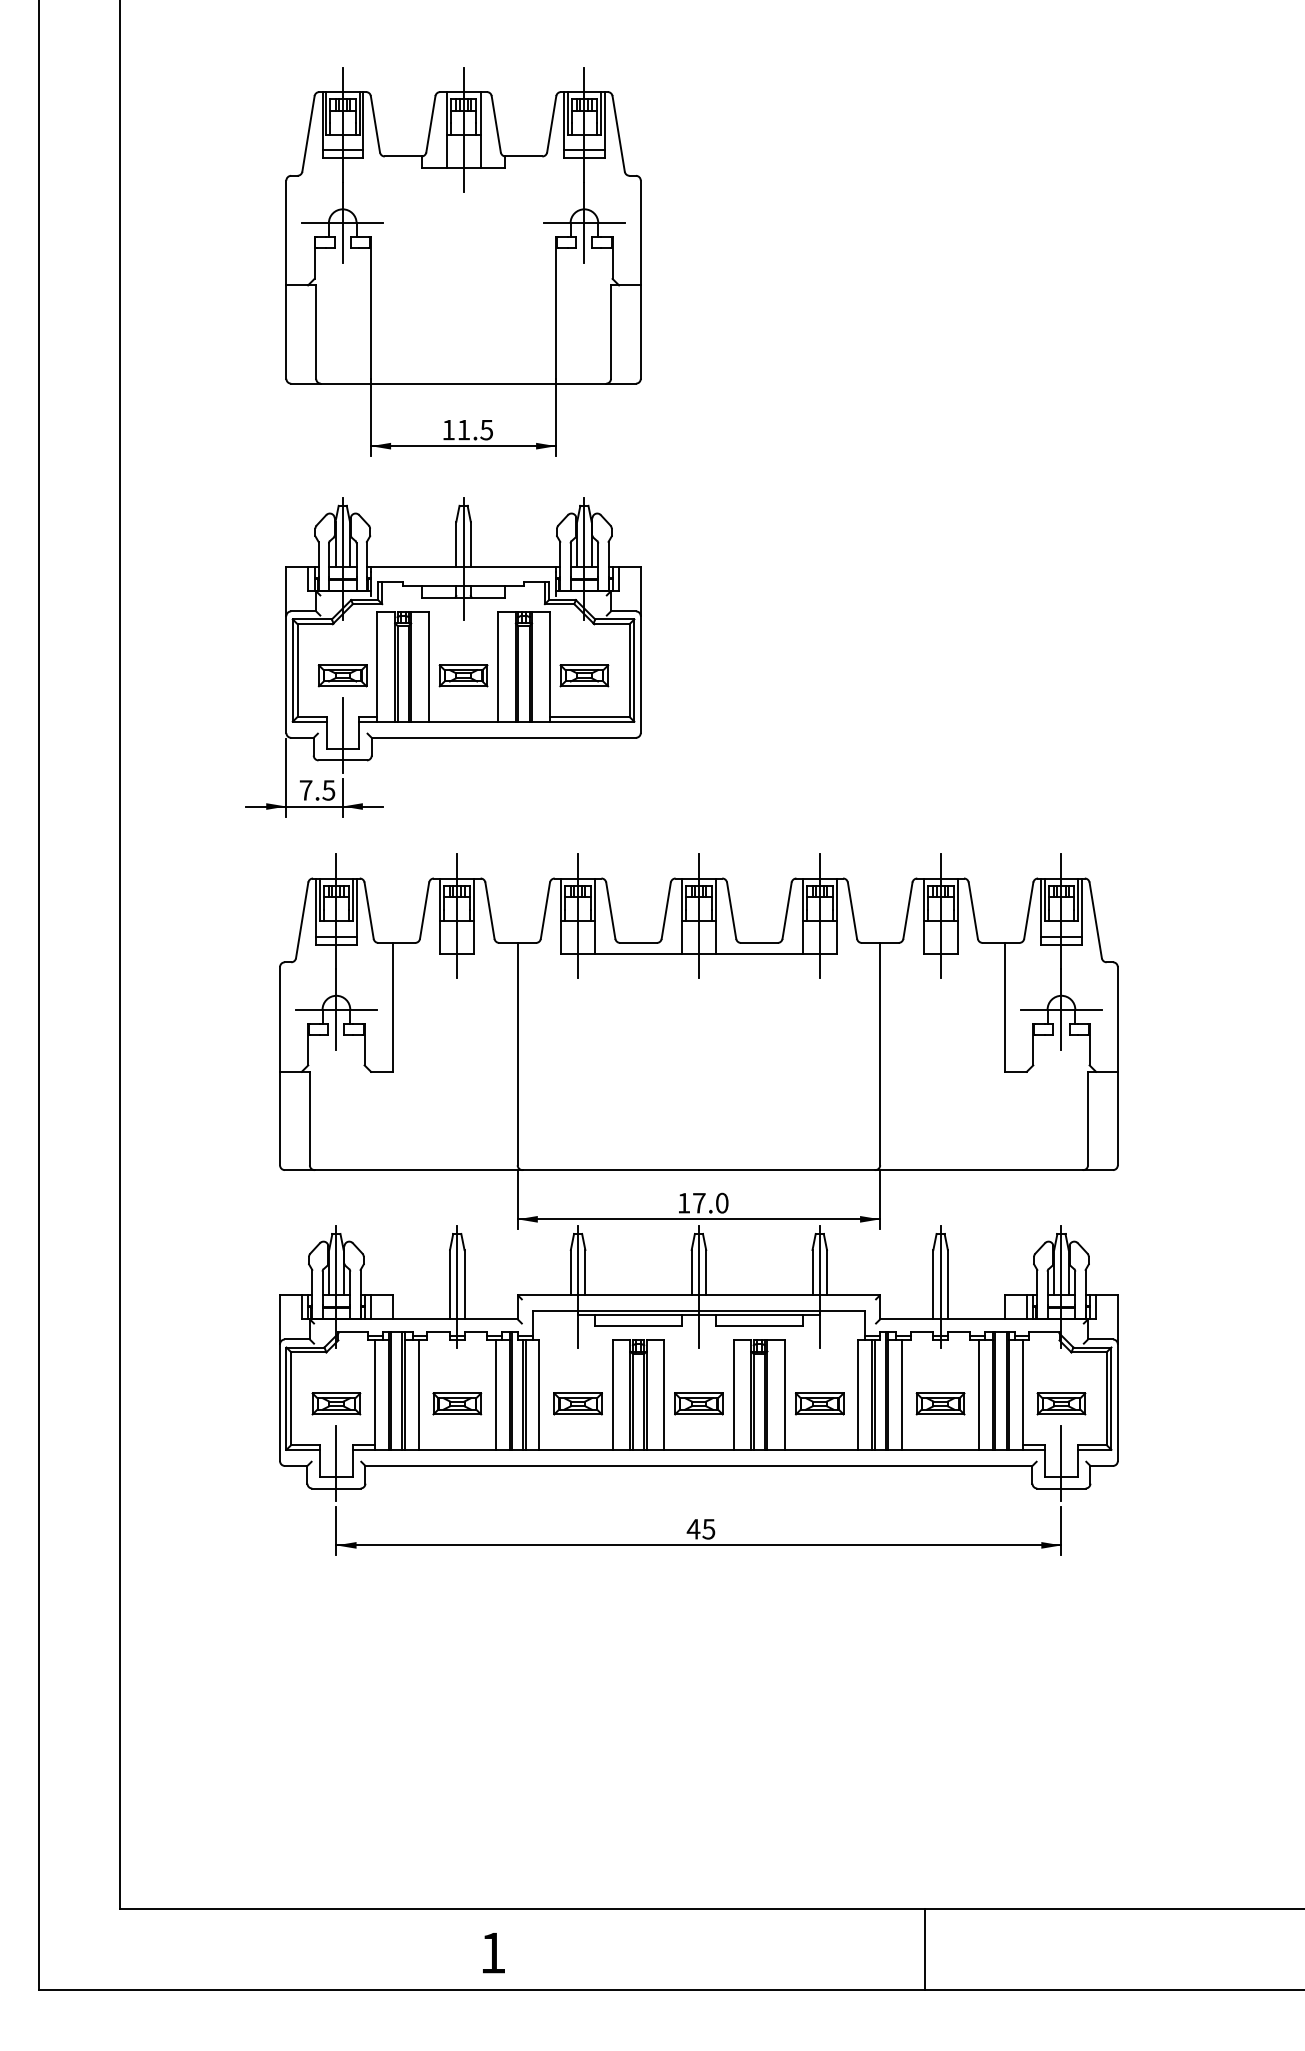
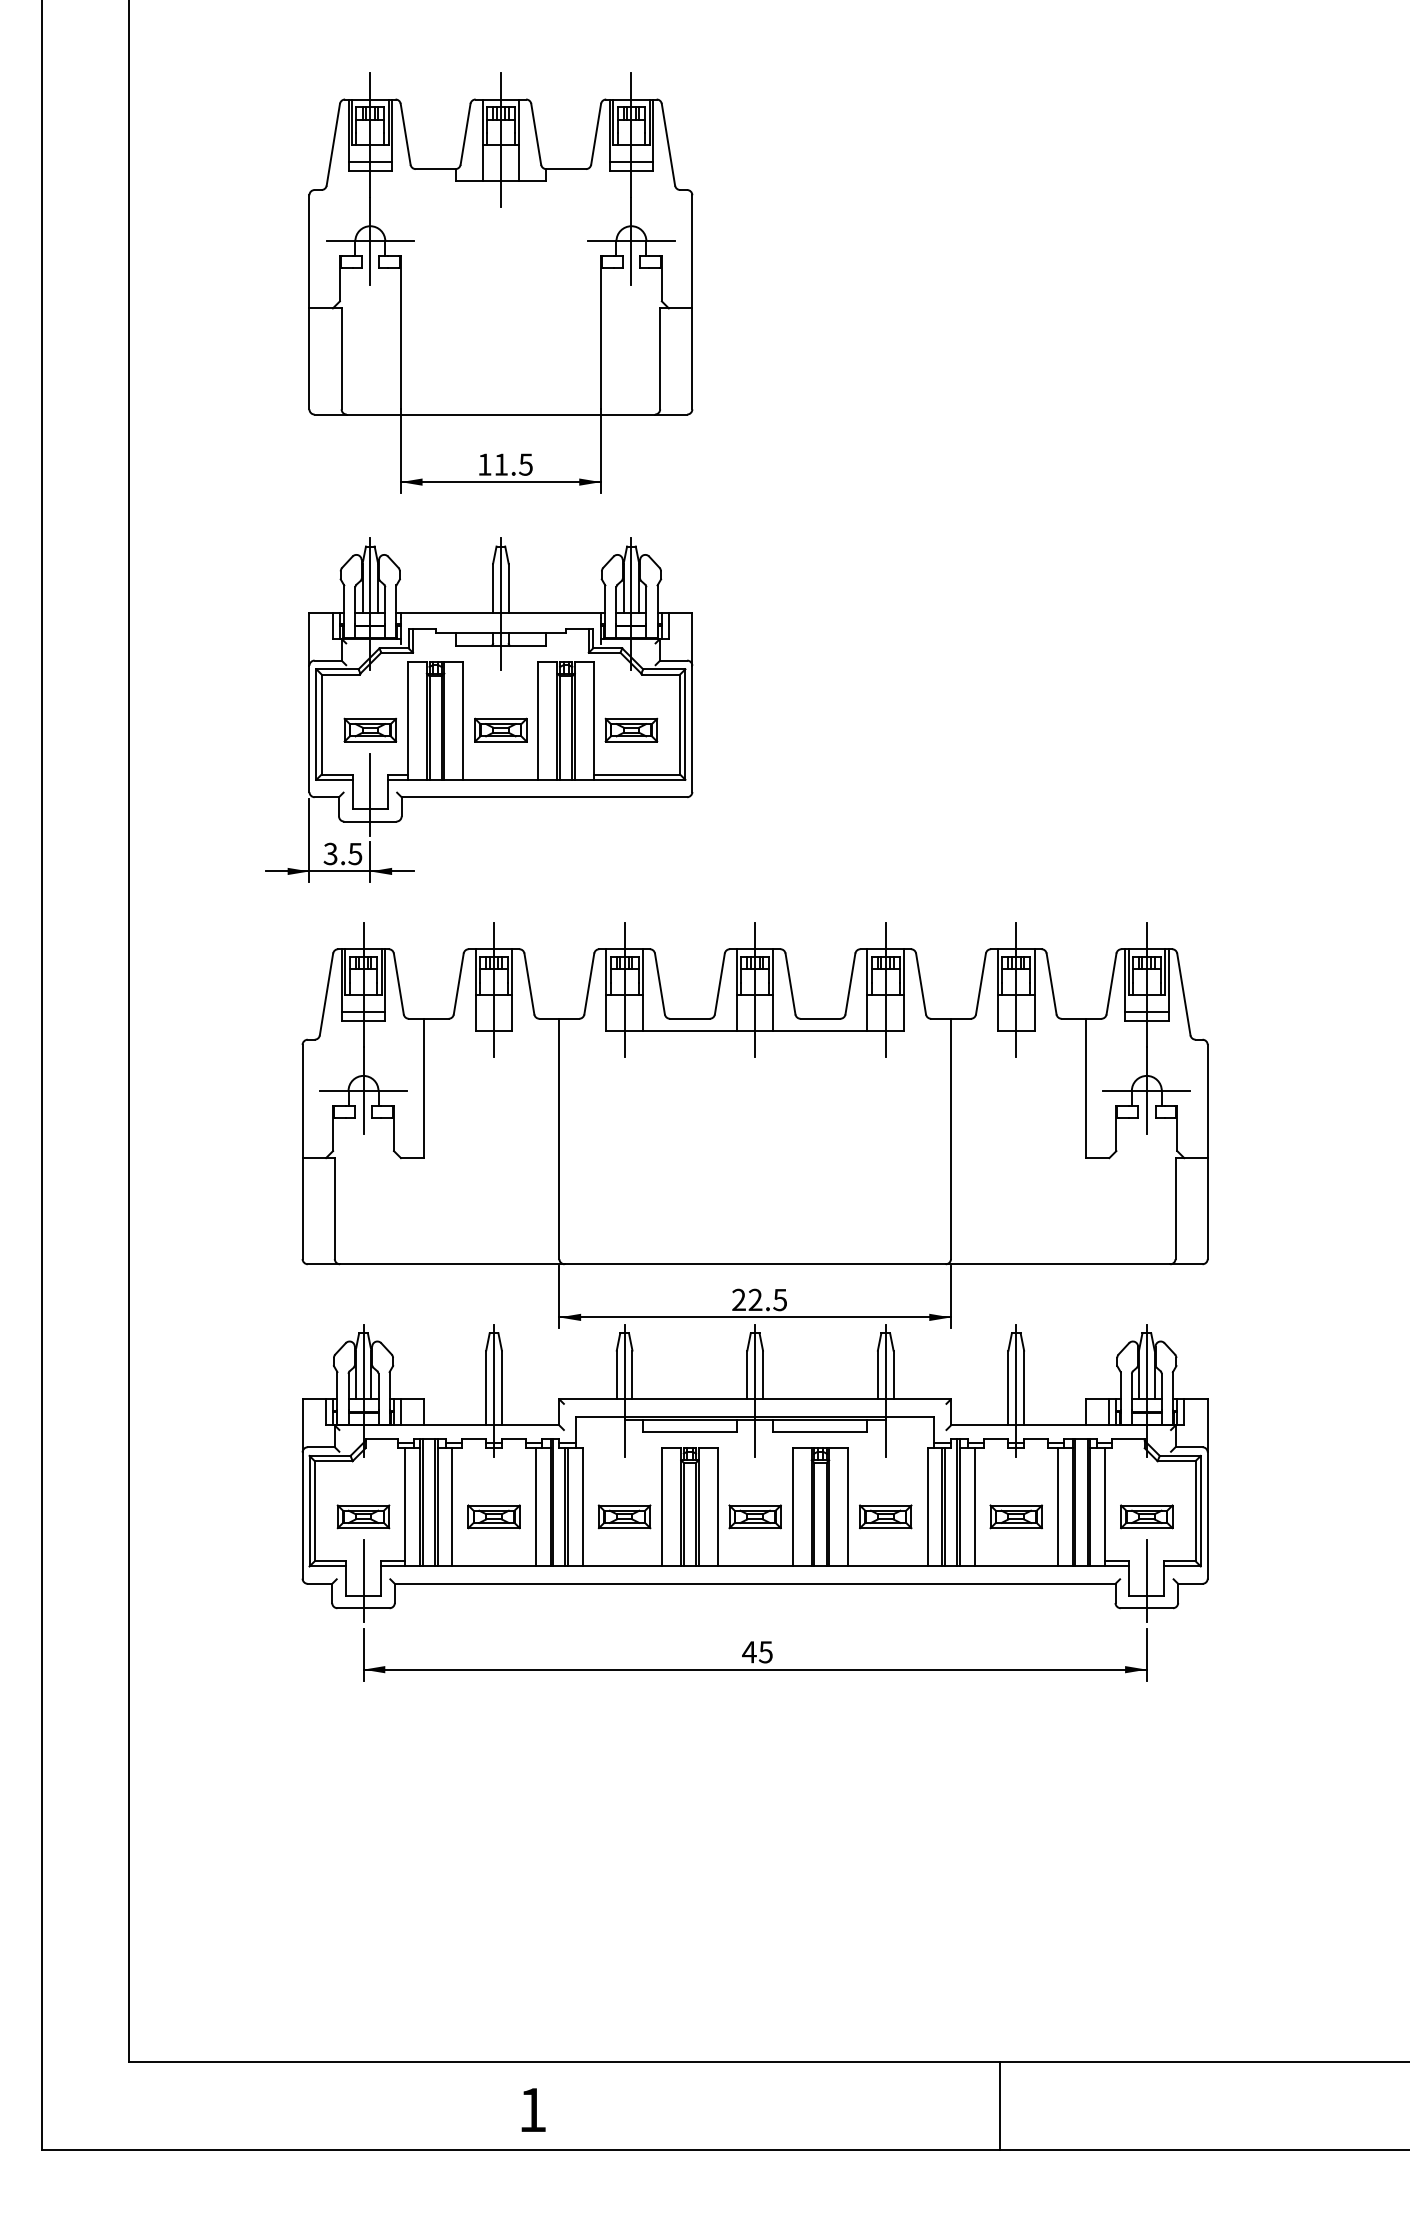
text: (305, 789) -> (330, 853), 7.5 -> 3.5
text: (702, 1202) -> (759, 1299), 17.0 -> 22.5

